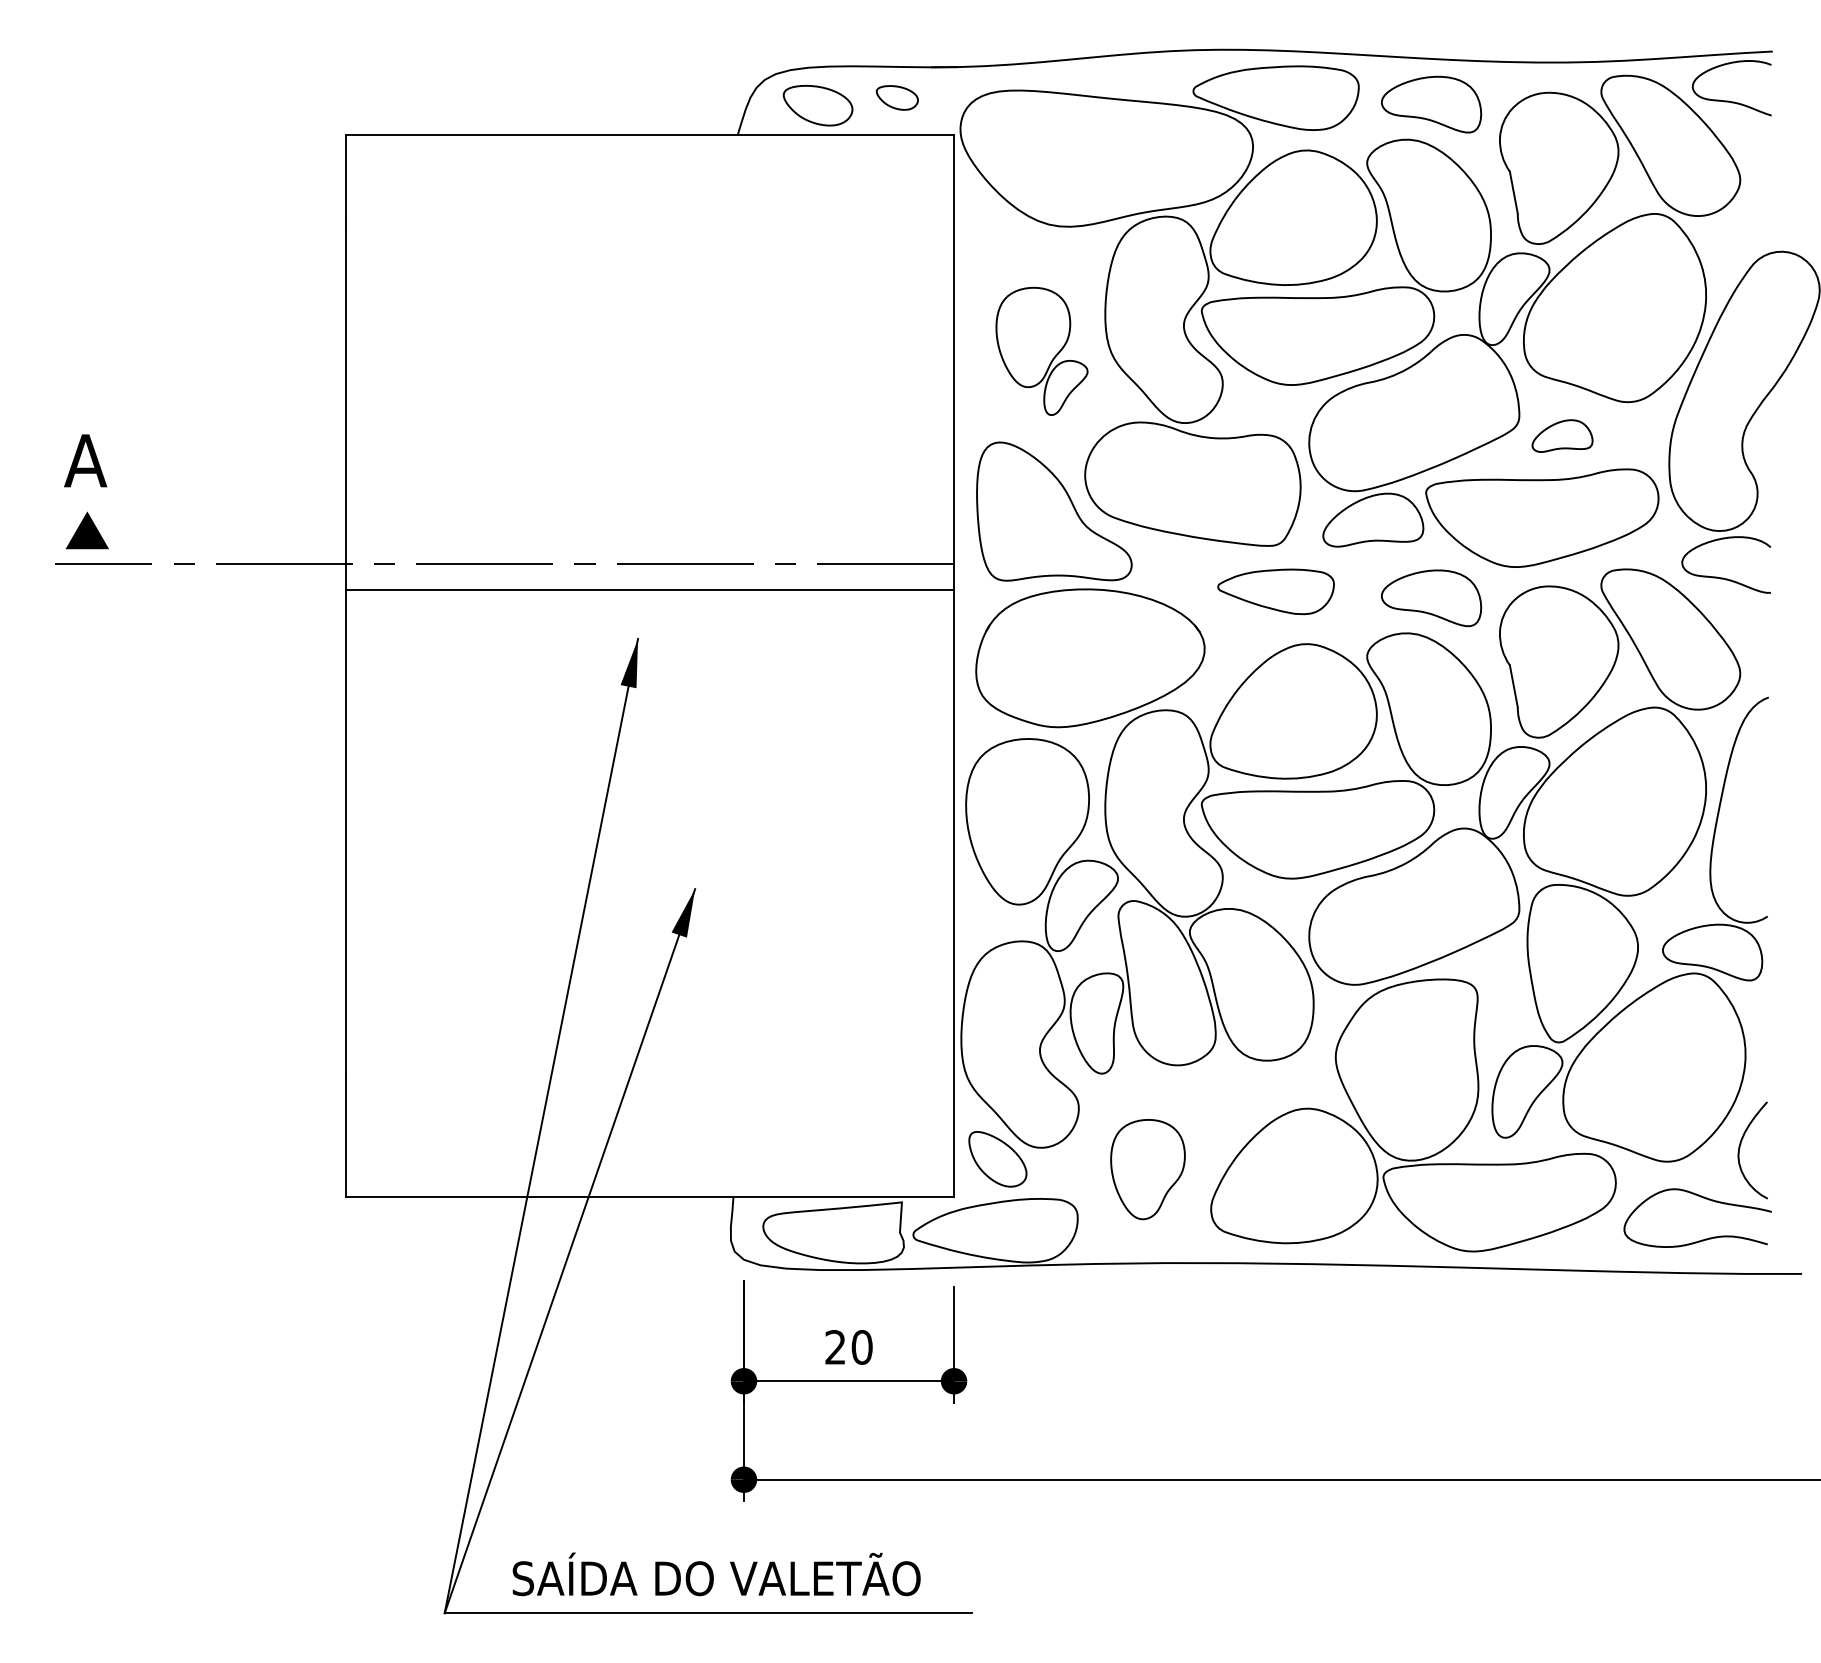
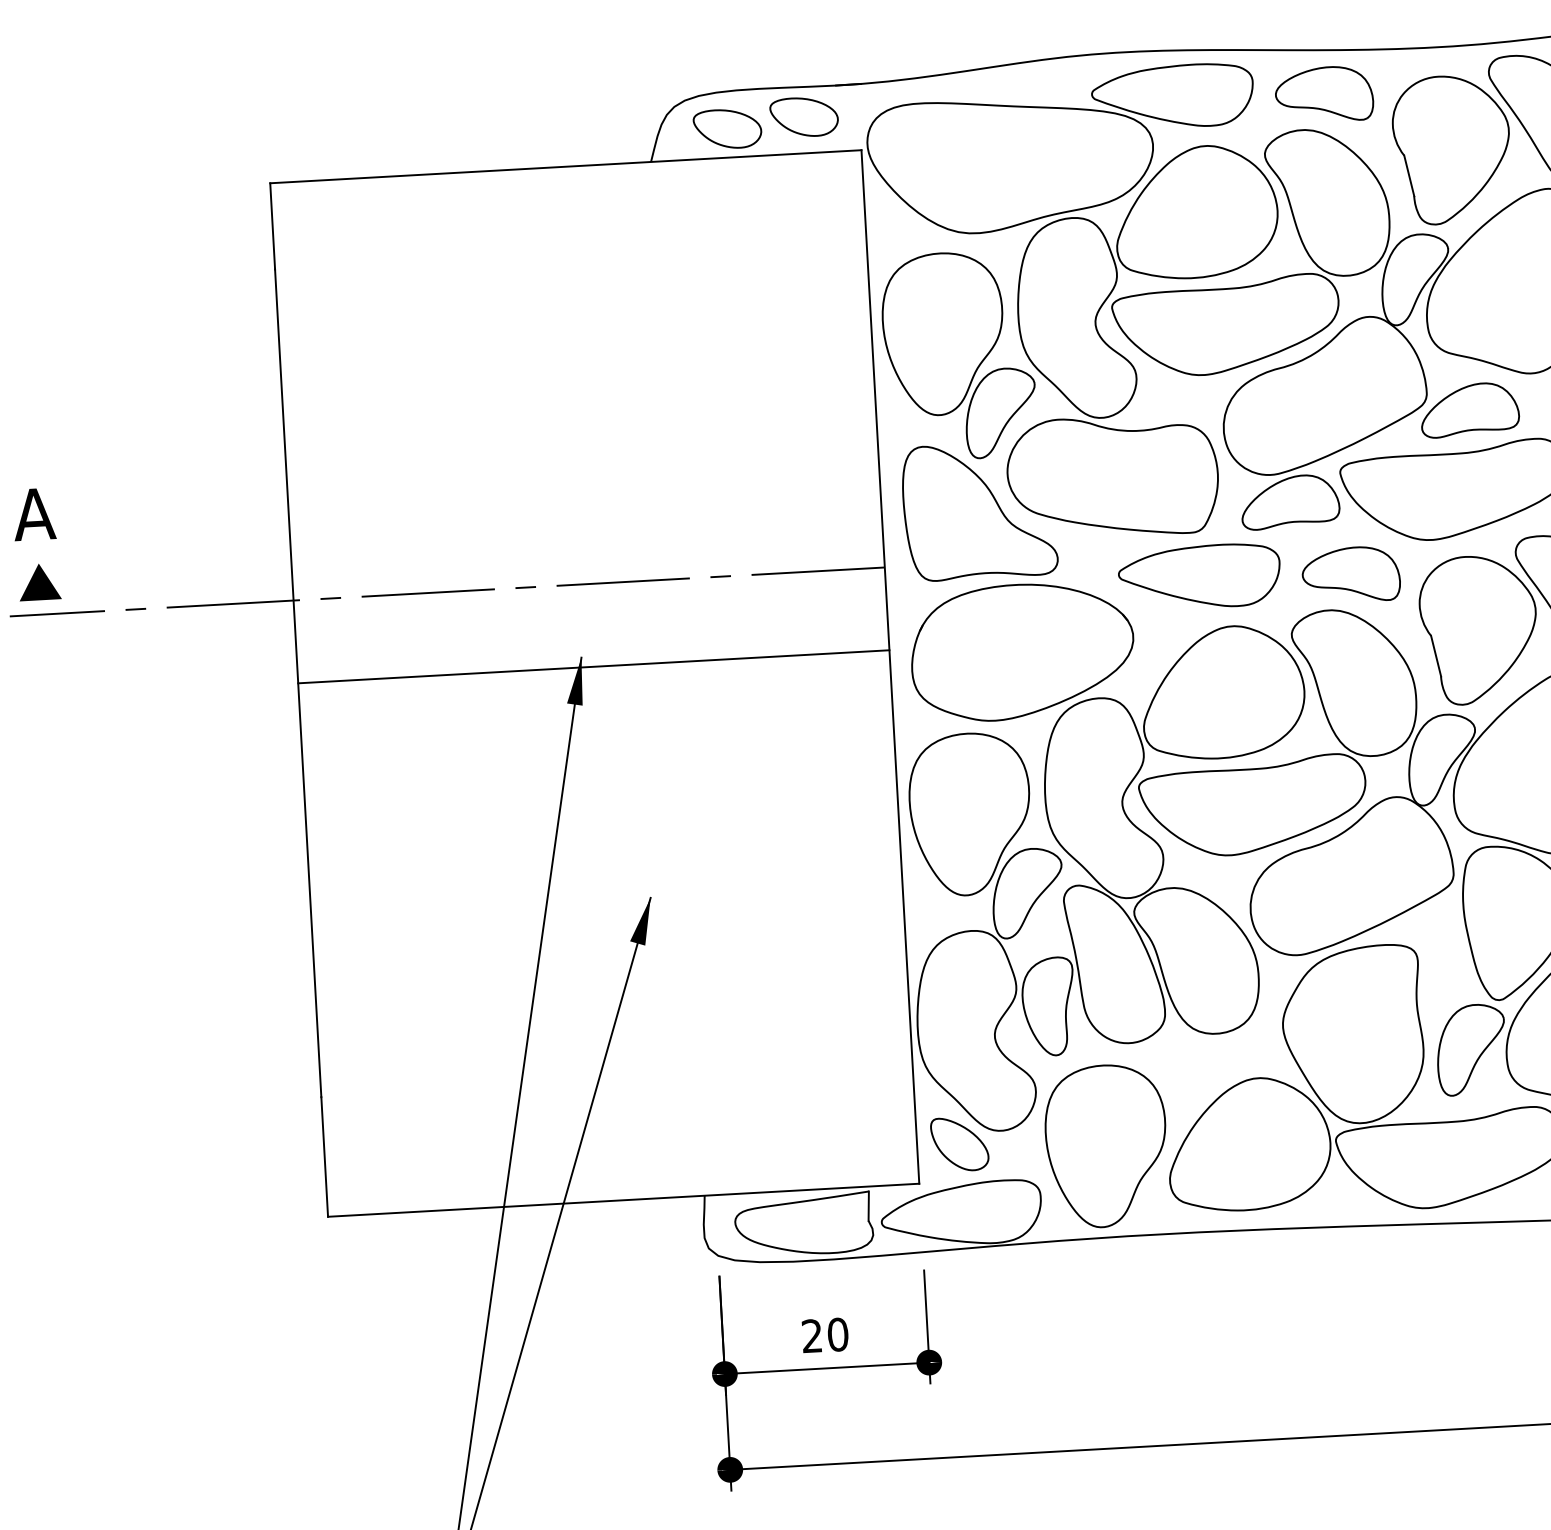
part: (897, 97) -> (804, 116), size x1.67
part: (1041, 351) -> (958, 356), size x1.67
part: (1562, 435) -> (1469, 409), size x1.67
line: (650, 590) -> (594, 667), moved
part: (1275, 591) -> (1199, 576), size x1.43
part: (1147, 1169) -> (1105, 1146), size x1.67

